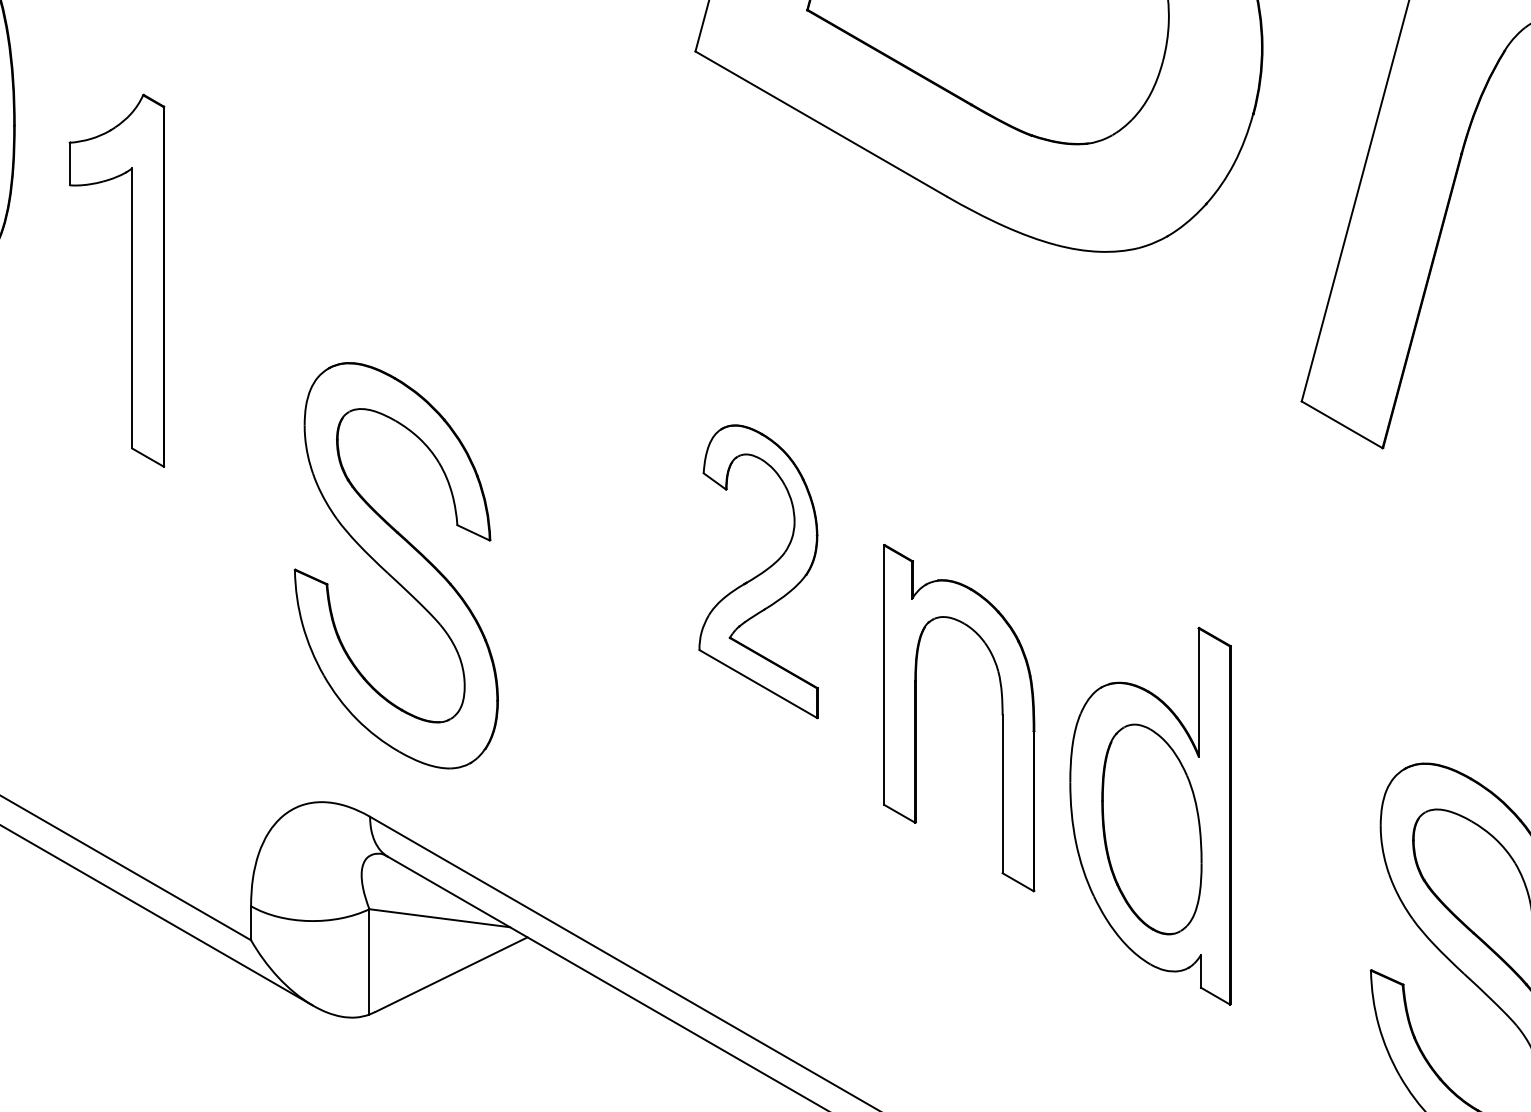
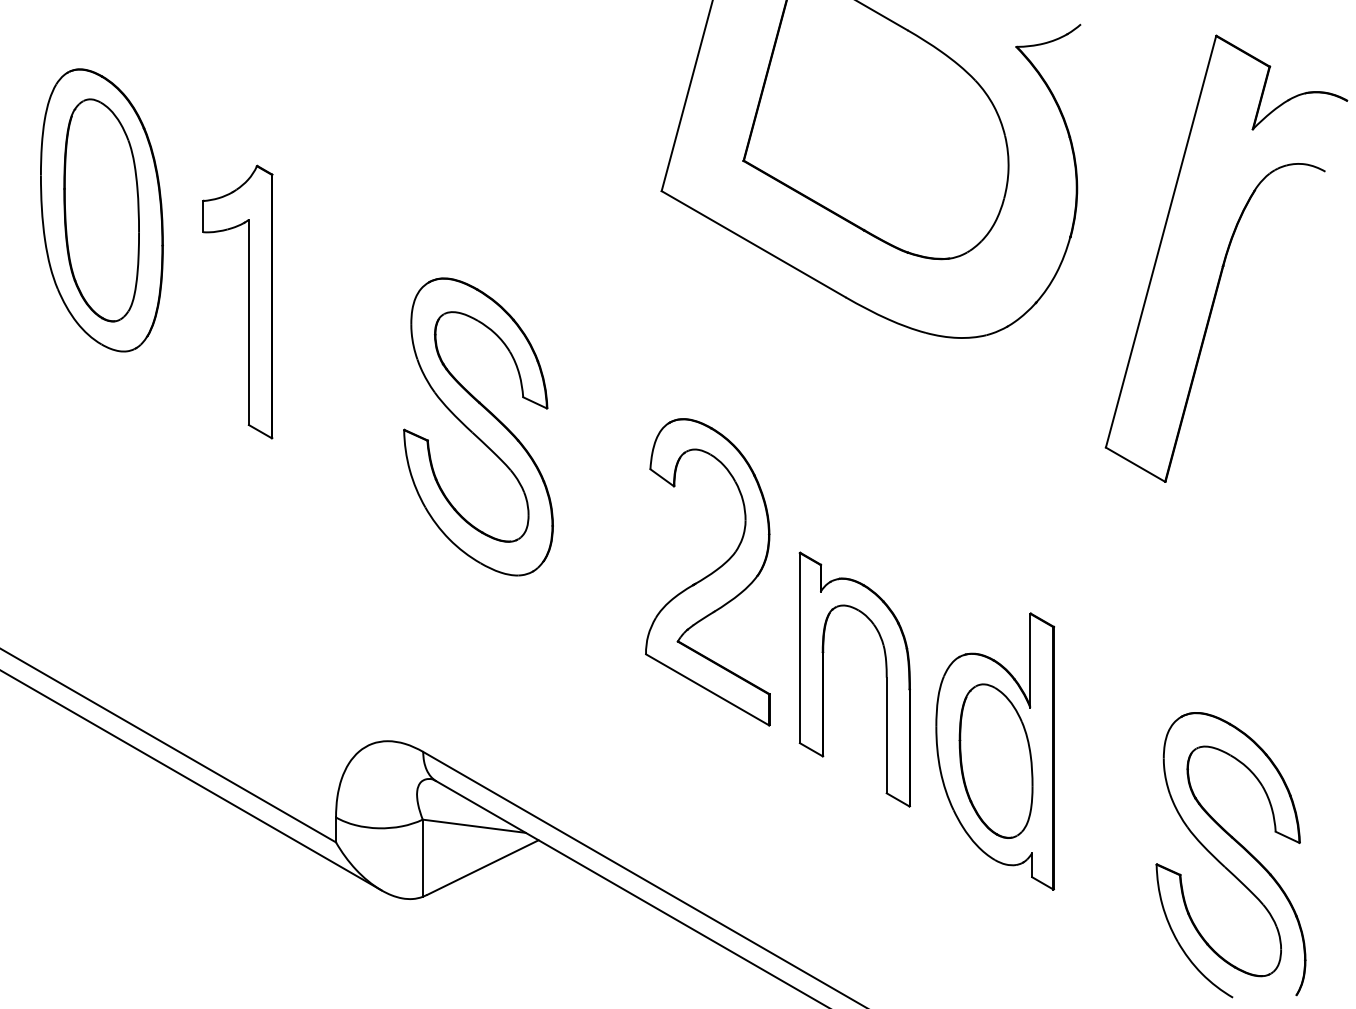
part: (131, 279) -> (248, 301), moved
part: (396, 565) -> (478, 426), moved
part: (758, 571) -> (707, 572), size x1.43

